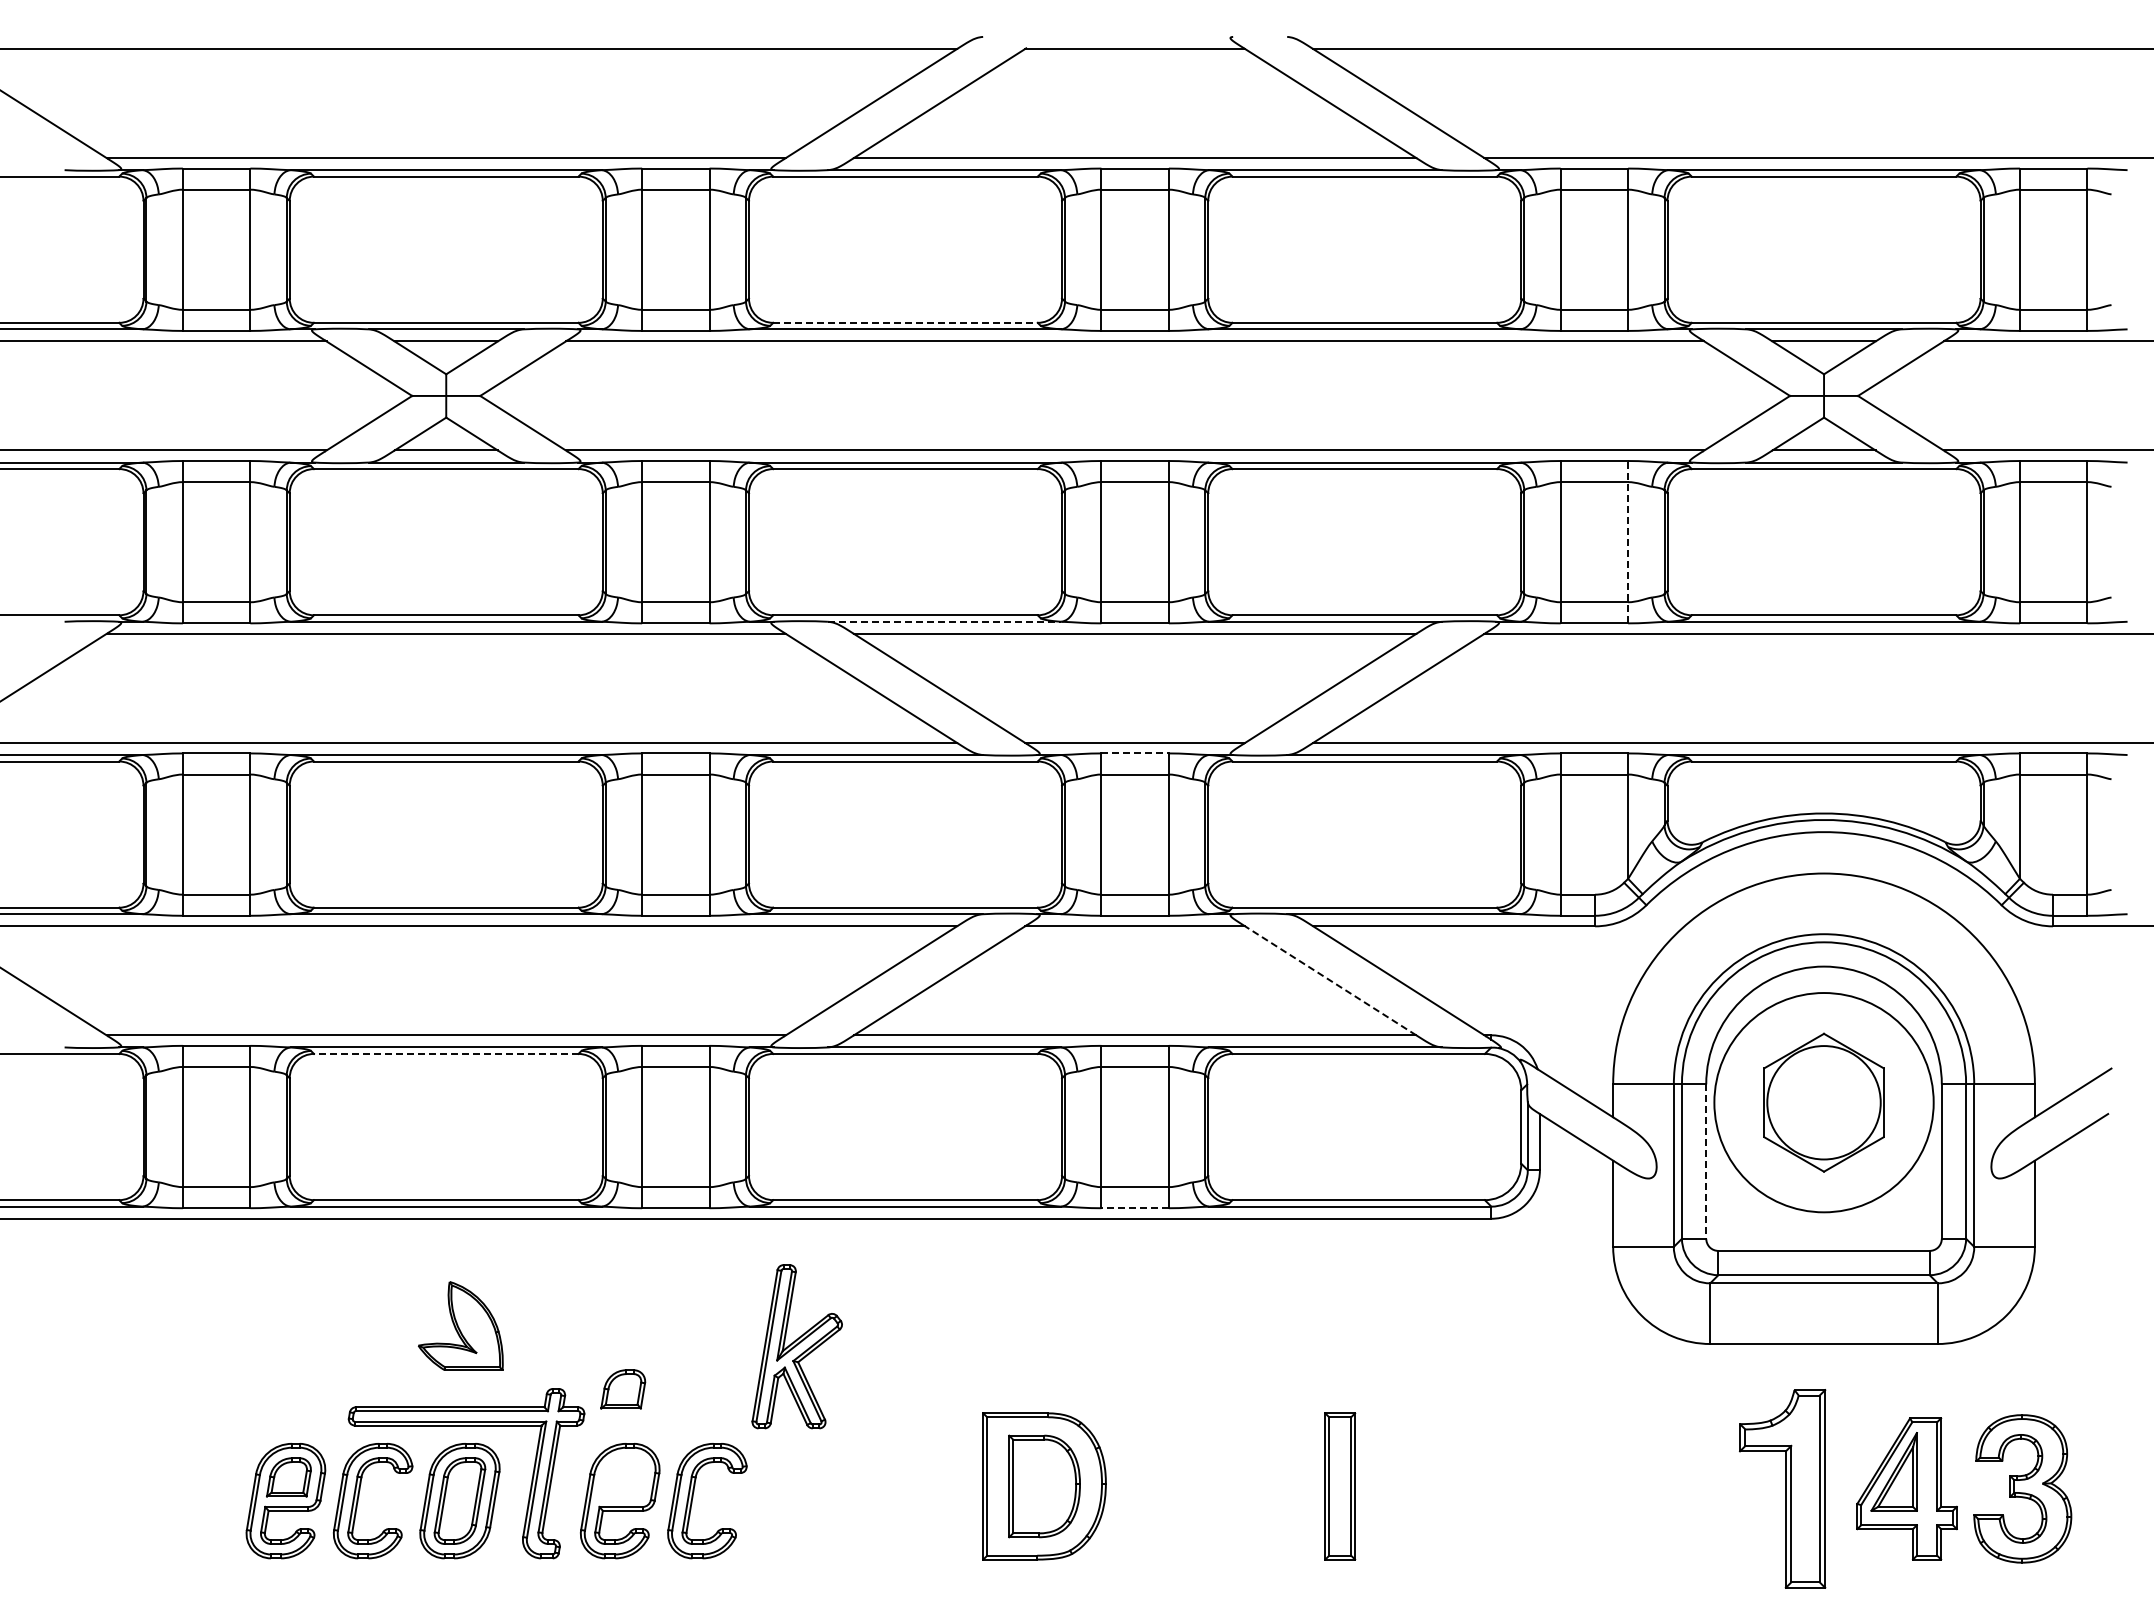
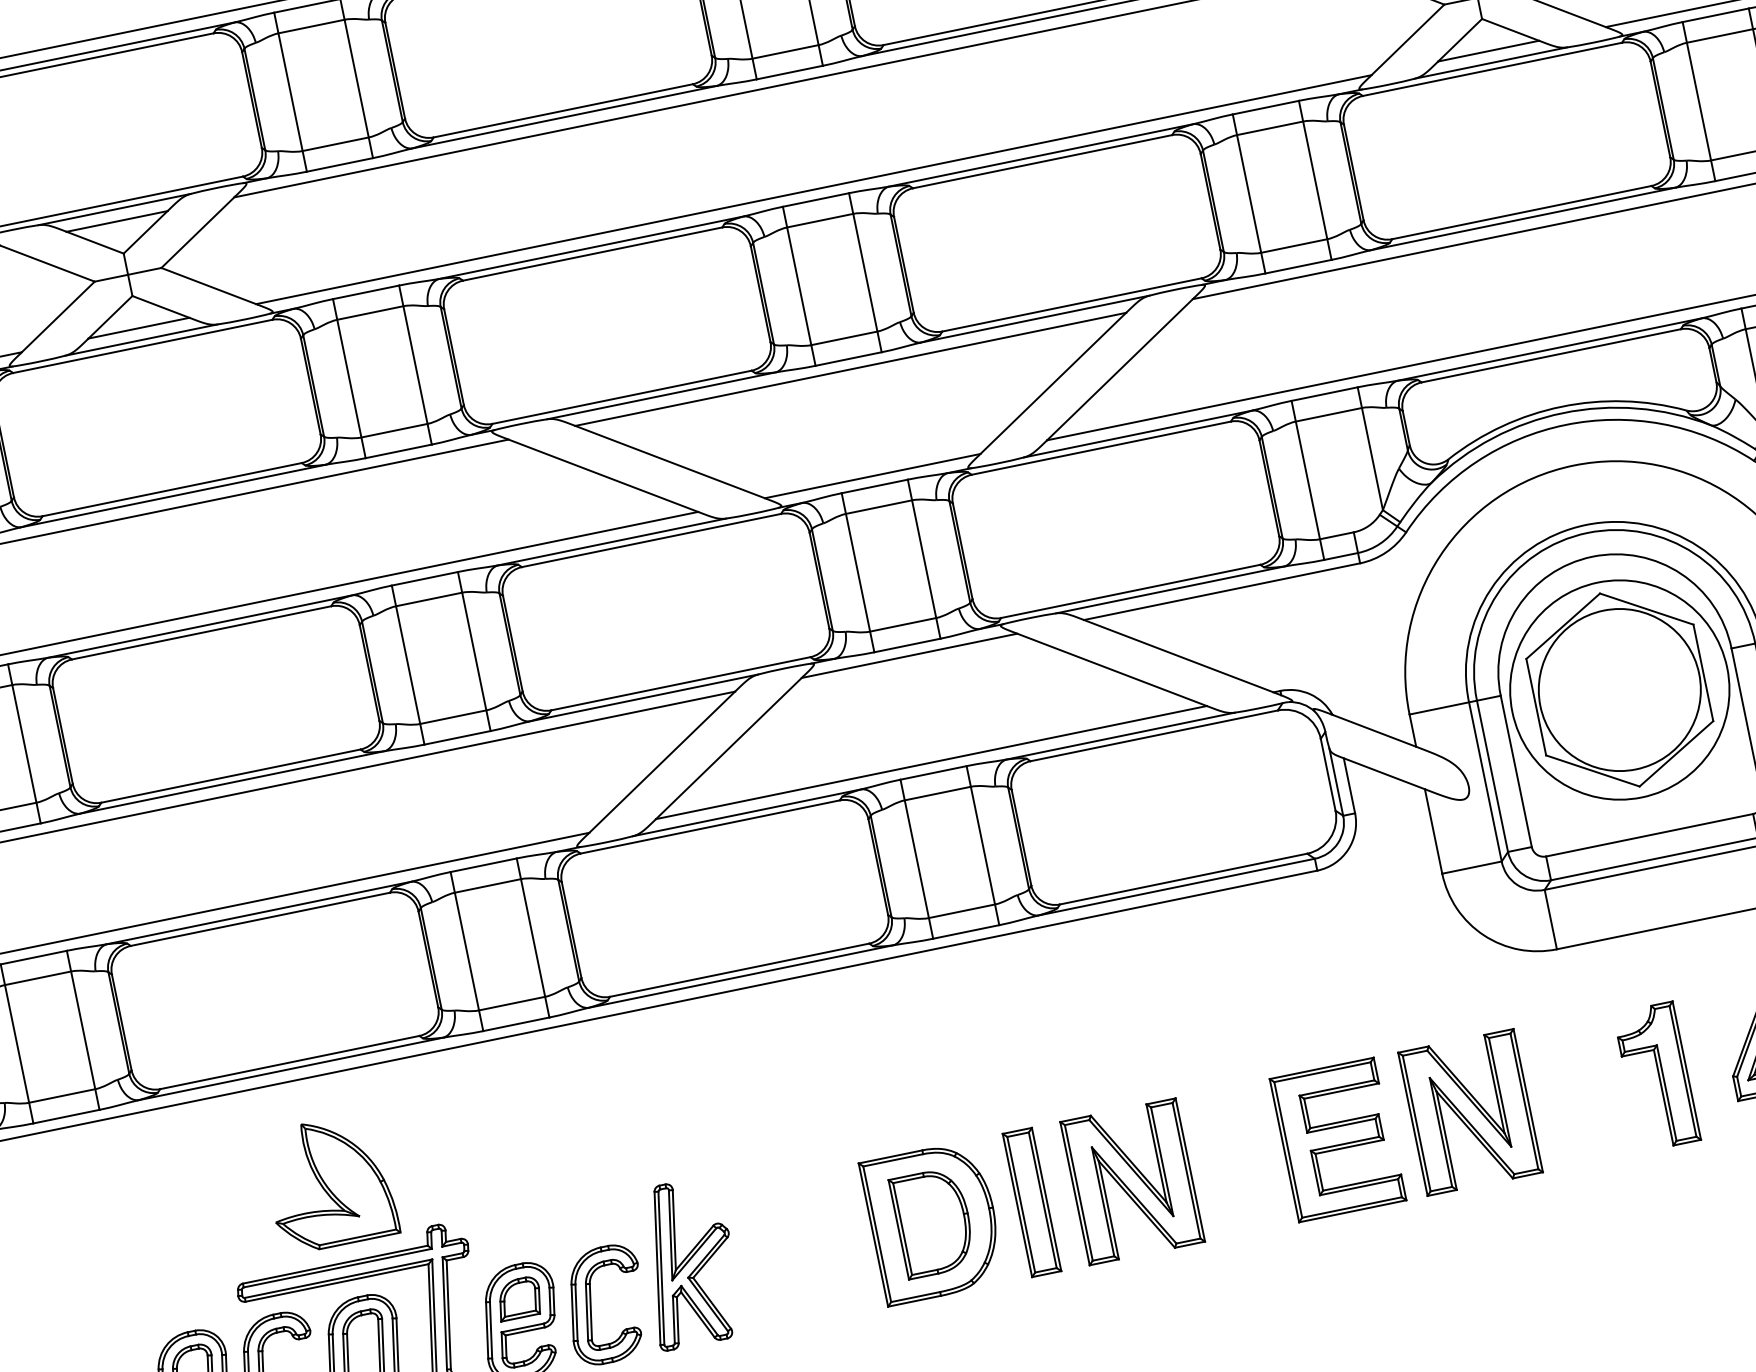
line: (906, 322) -> (564, 110), dashed -> solid
line: (1628, 541) -> (1315, 179), dashed -> solid
line: (944, 621) -> (661, 395), dashed -> solid
line: (1135, 753) -> (875, 486), dashed -> solid
line: (1329, 980) -> (1110, 669), dashed -> solid
line: (445, 1053) -> (259, 919), dashed -> solid
part: (1823, 1102) -> (1619, 689), size x1.43
line: (1706, 1162) -> (1516, 772), dashed -> solid
line: (1135, 1208) -> (966, 932), dashed -> solid
part: (460, 1325) -> (328, 1182), size x1.43
part: (796, 1346) -> (688, 1262), moved
part: (623, 1389) -> (519, 1298), moved
part: (1247, 1486) -> (1132, 1181), added
part: (1340, 1486) -> (1032, 1202), moved
part: (1457, 1486) -> (1337, 1139), added
part: (1592, 1486) -> (1470, 1112), added
part: (1782, 1488) -> (1656, 1076), size x0.71

